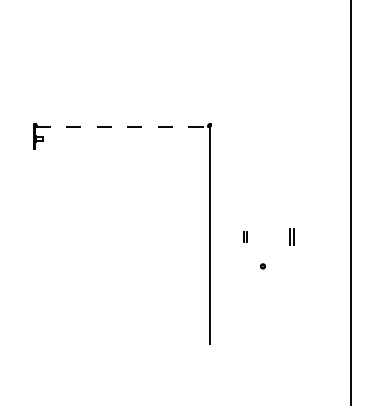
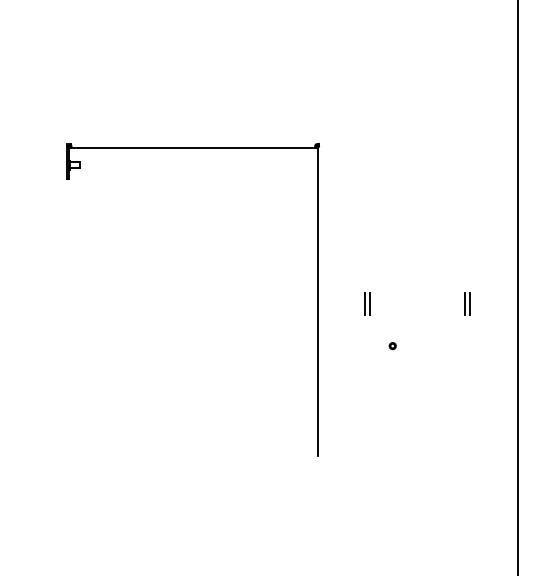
line: (123, 126) -> (194, 147), dashed -> solid
part: (245, 236) -> (367, 303), size x1.43
part: (291, 236) -> (467, 303), moved

